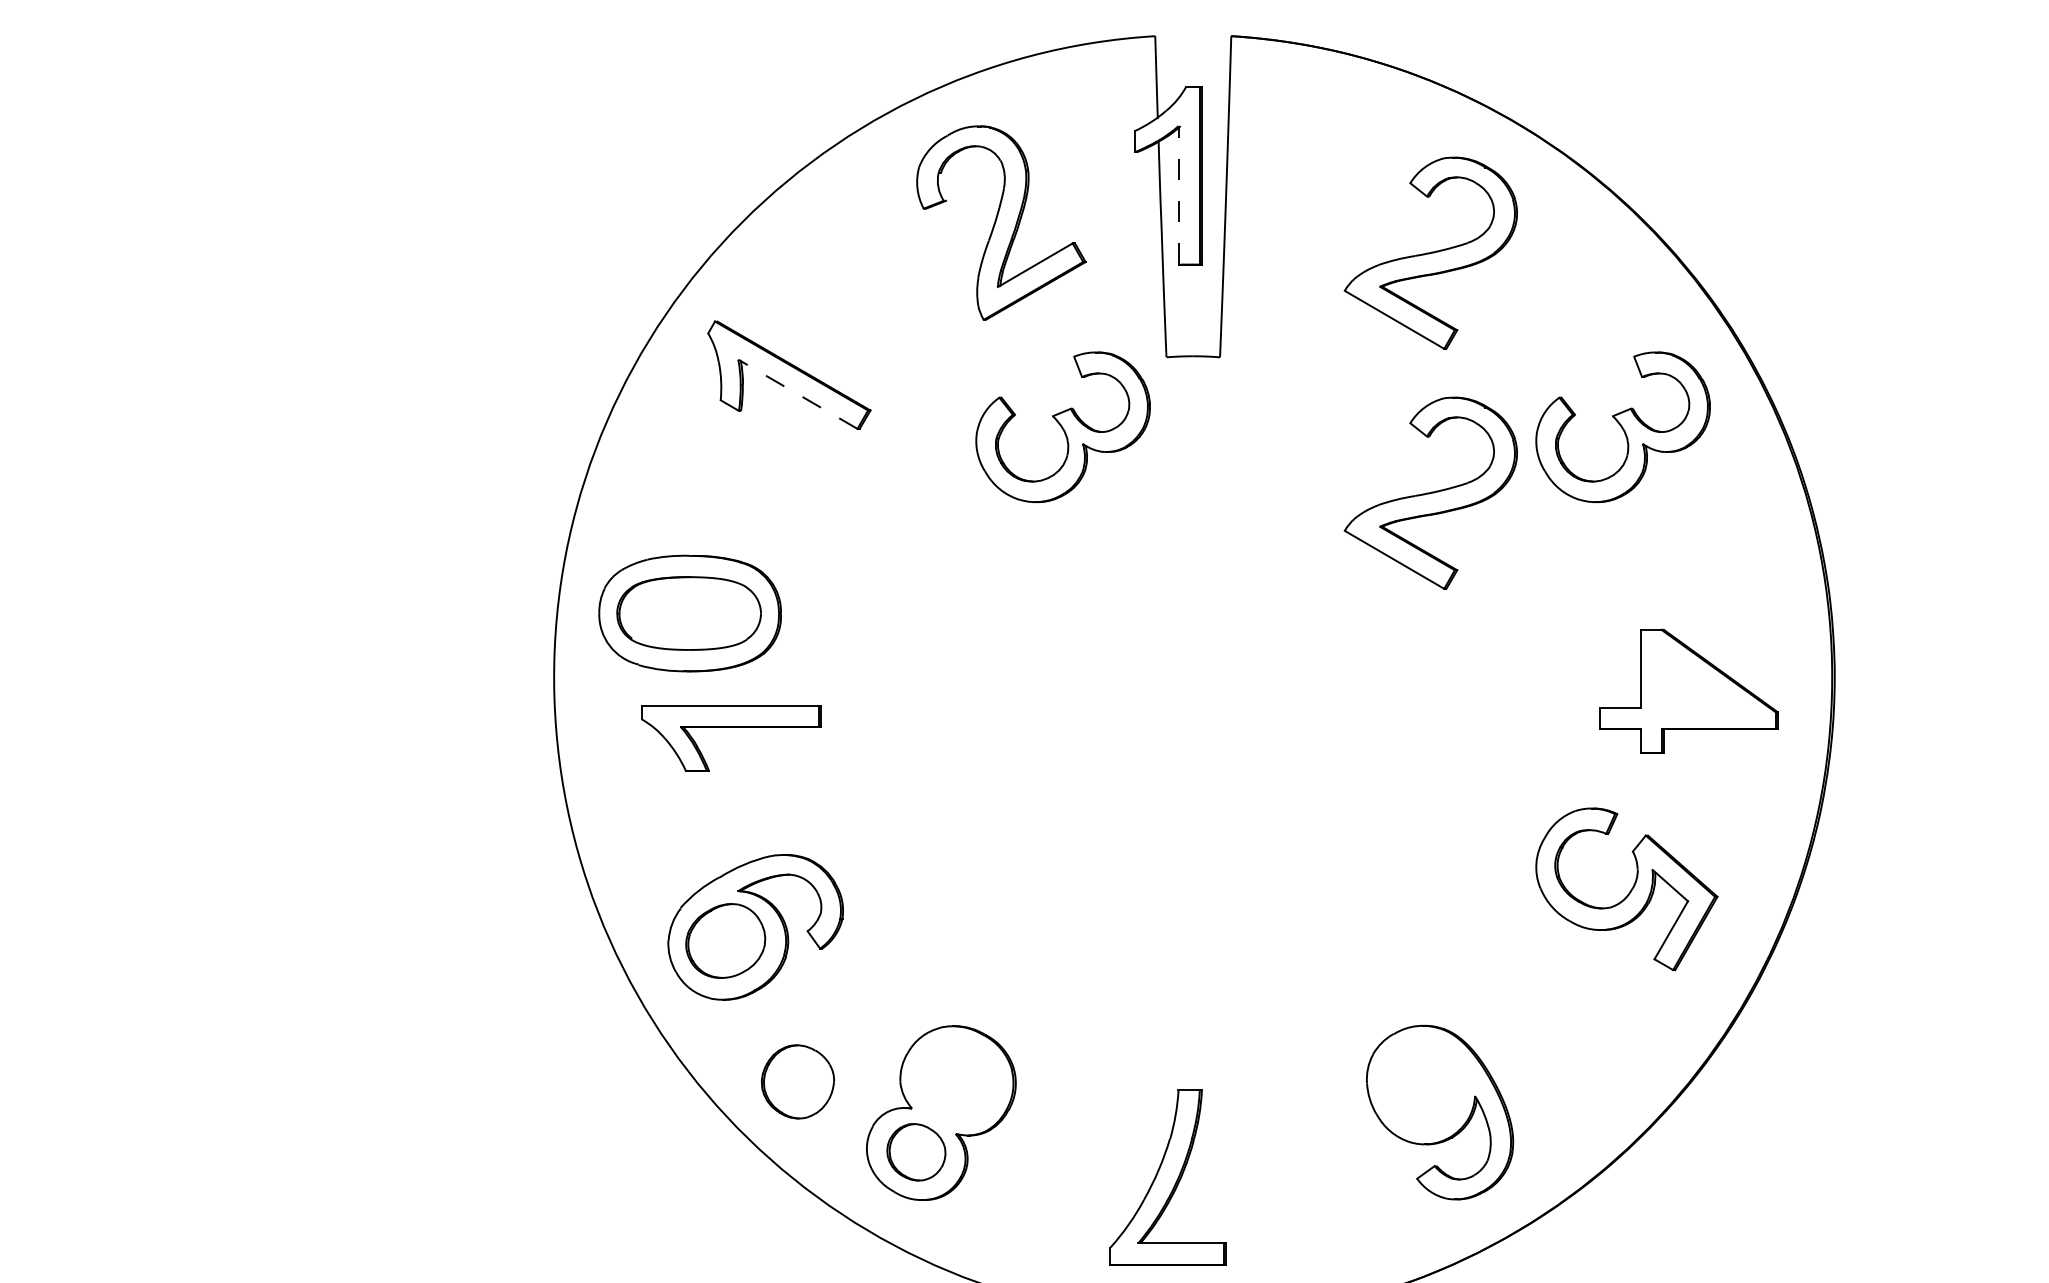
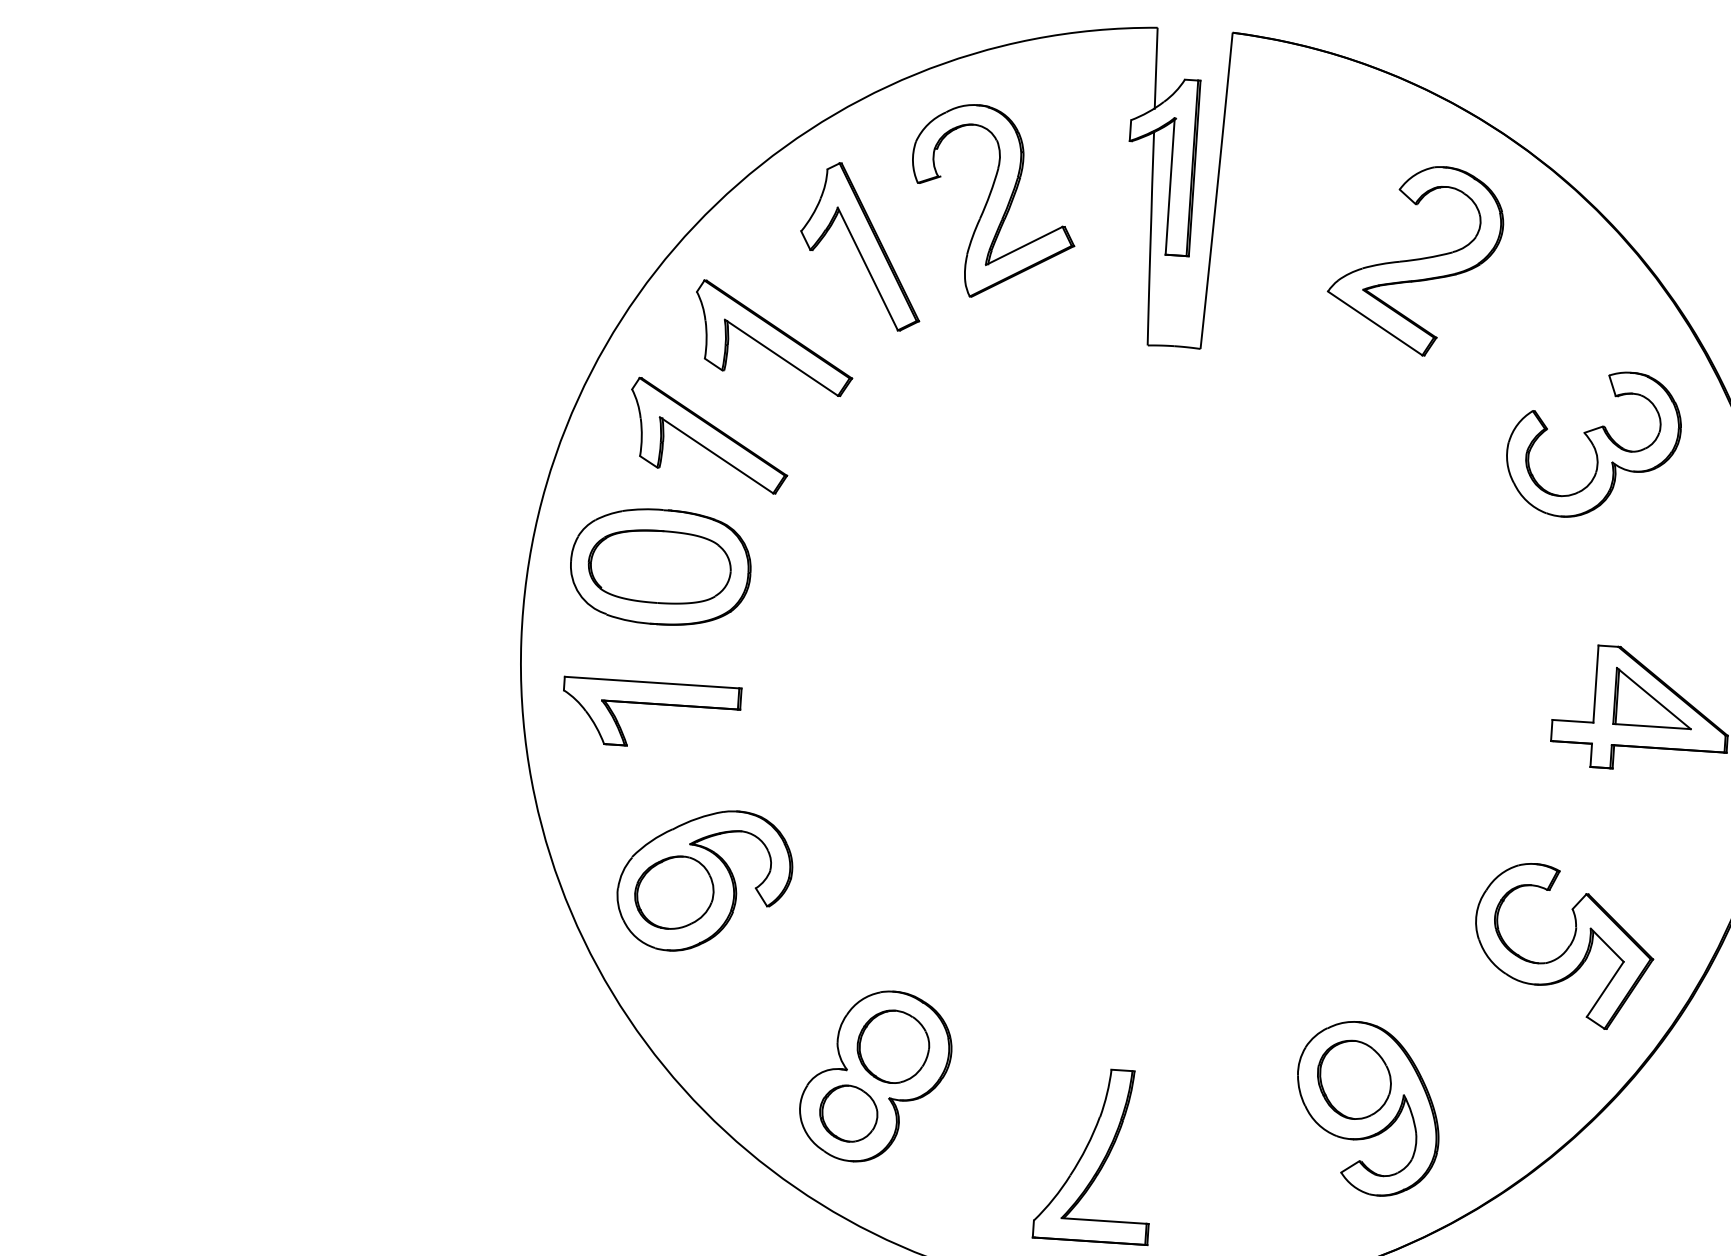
line: (1178, 194) -> (1170, 185), dashed -> solid
part: (871, 276) -> (861, 246), added
line: (797, 394) -> (781, 357), dashed -> solid
part: (1062, 427) -> (1040, 407), removed
part: (730, 477) -> (709, 435), added
part: (1430, 492) -> (1399, 496), removed
part: (1700, 679) -> (1653, 698), added
part: (731, 727) -> (652, 704), moved
part: (1626, 889) -> (1563, 946), moved
part: (797, 1081) -> (892, 1046), moved
part: (1424, 1084) -> (1354, 1080), added

